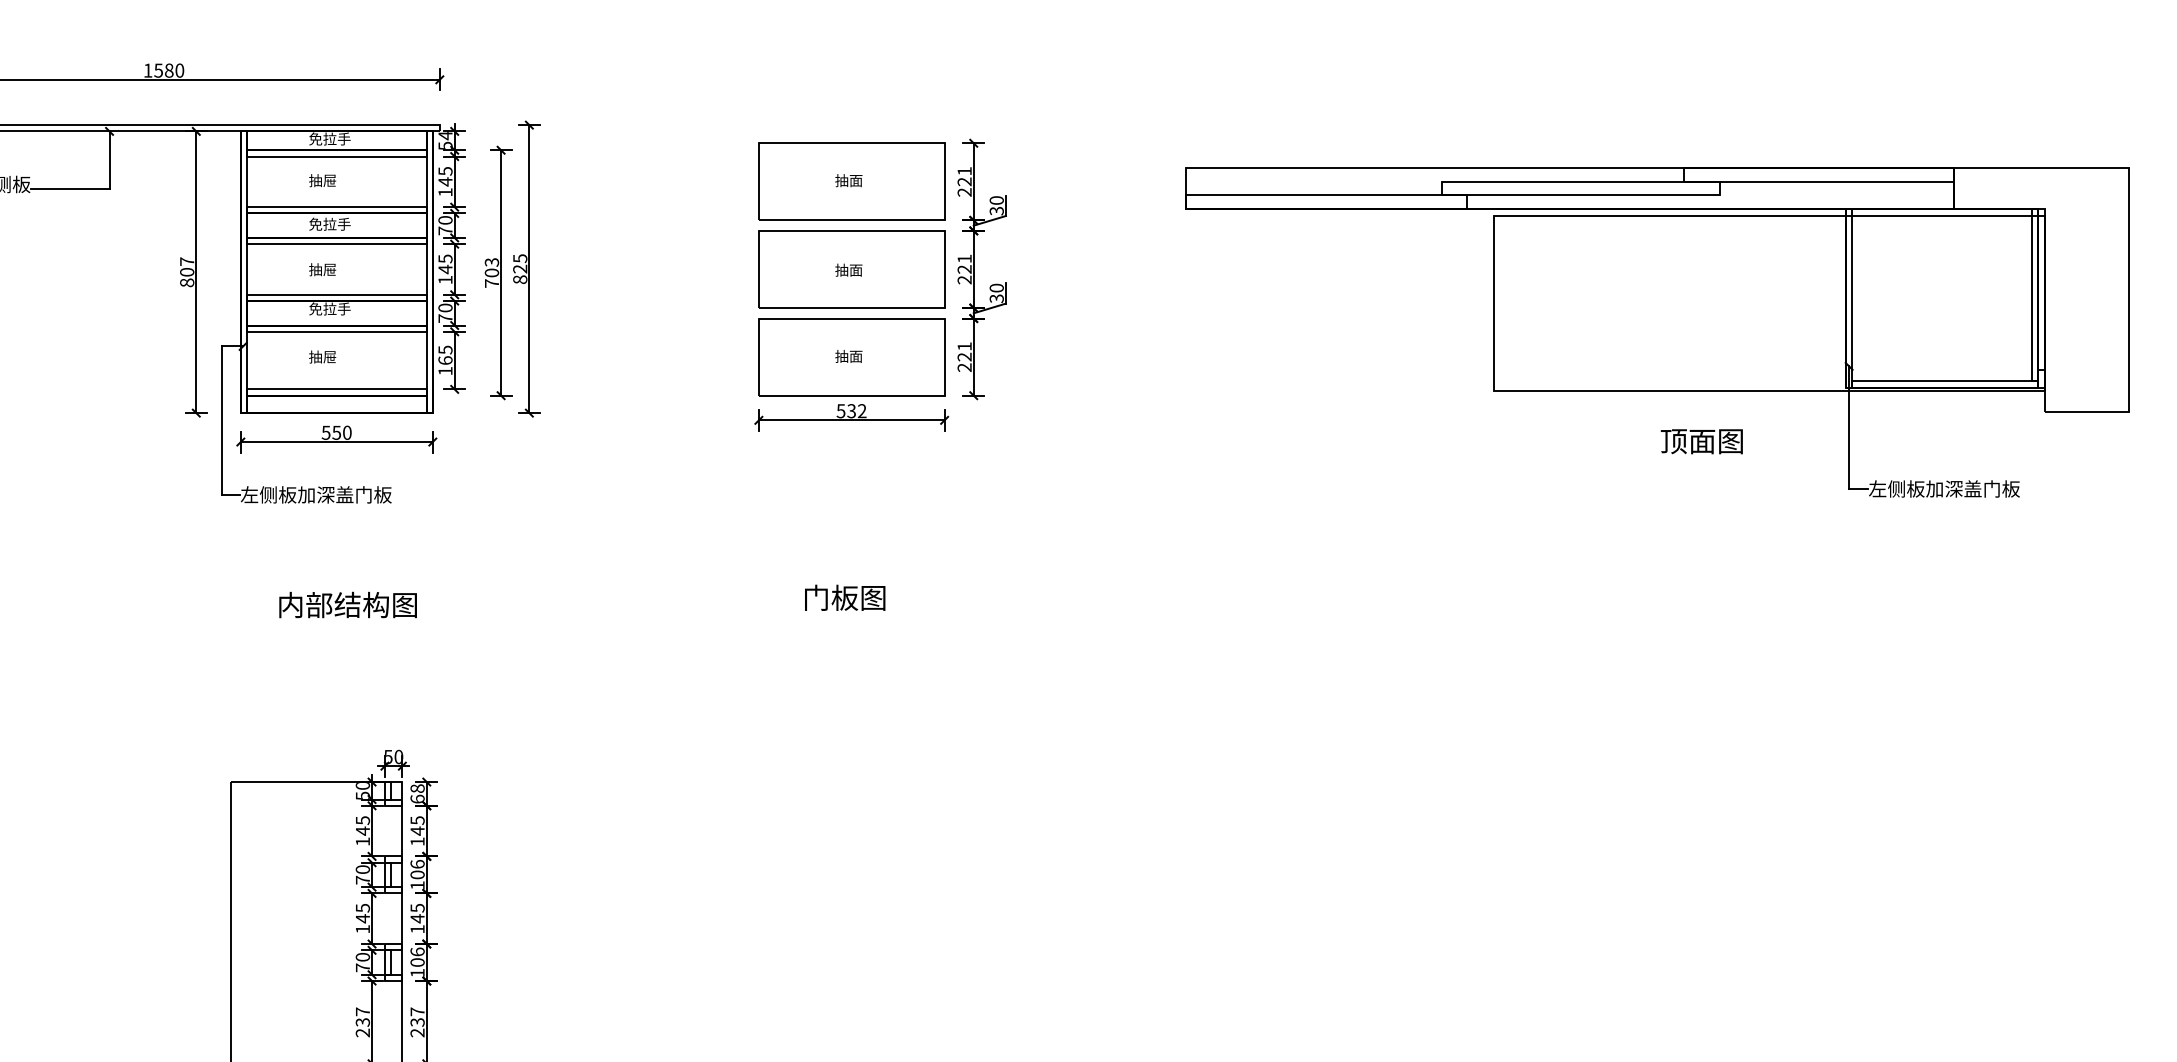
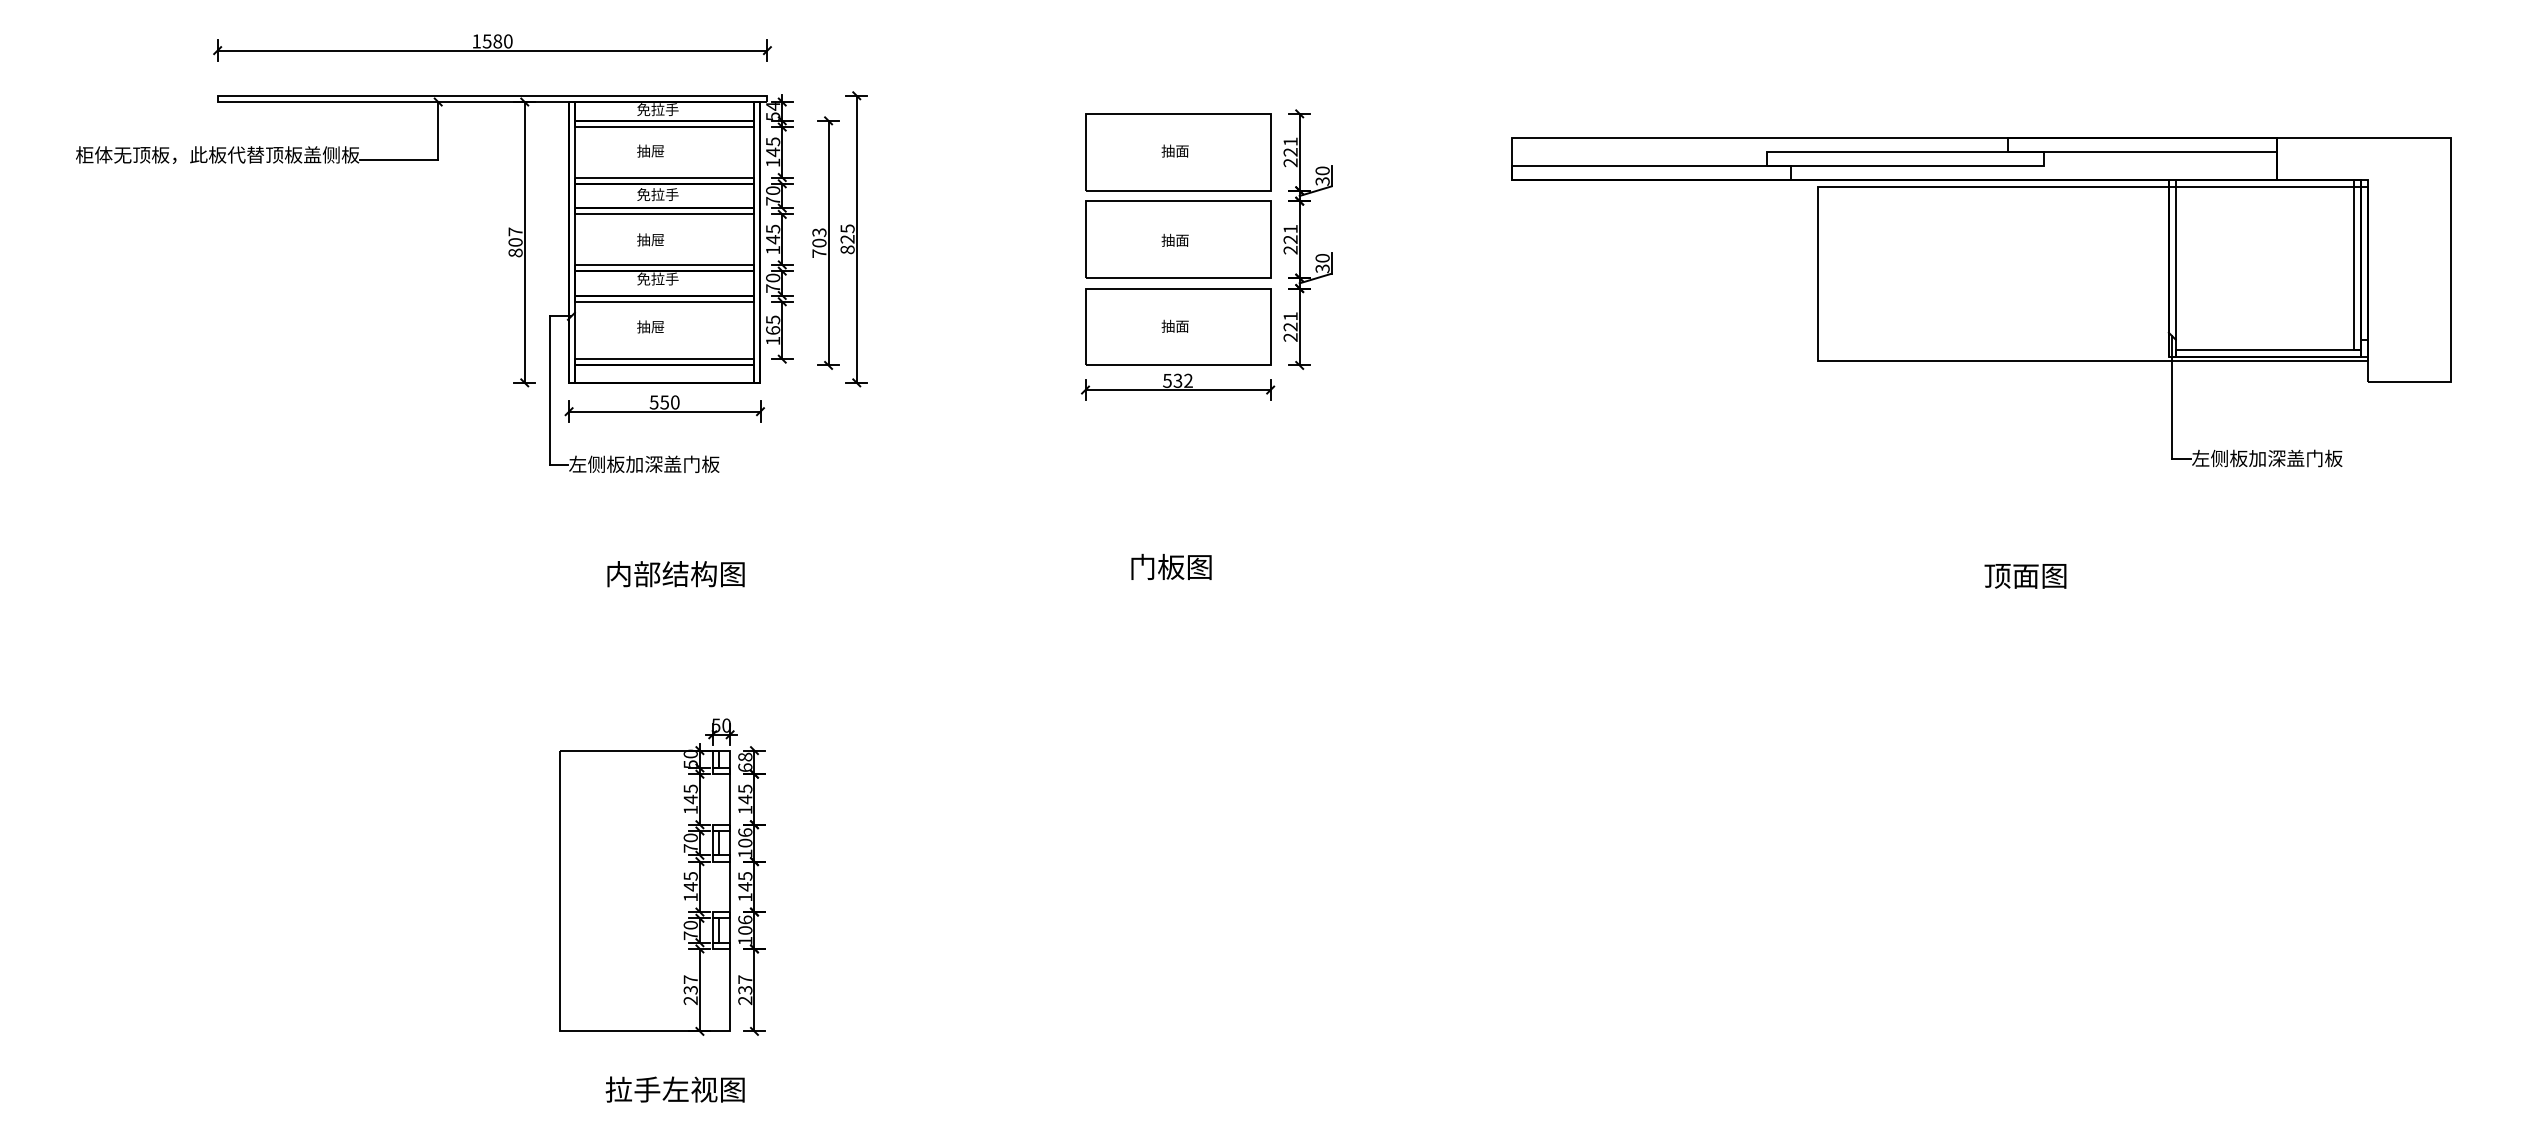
text: (1701, 441) -> (2025, 576), moved

